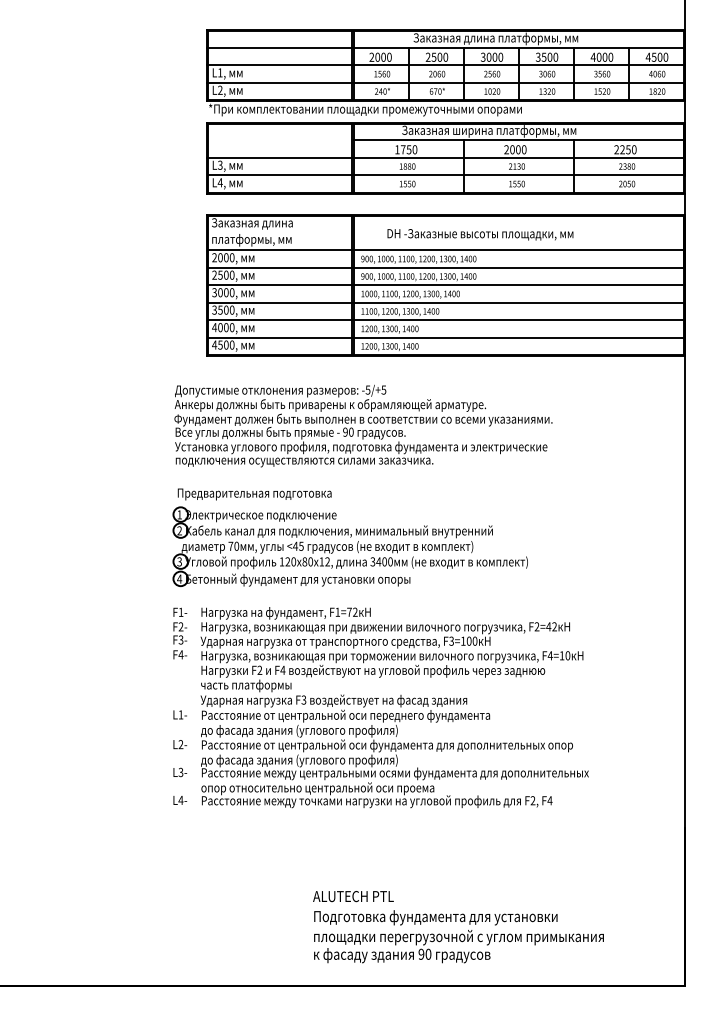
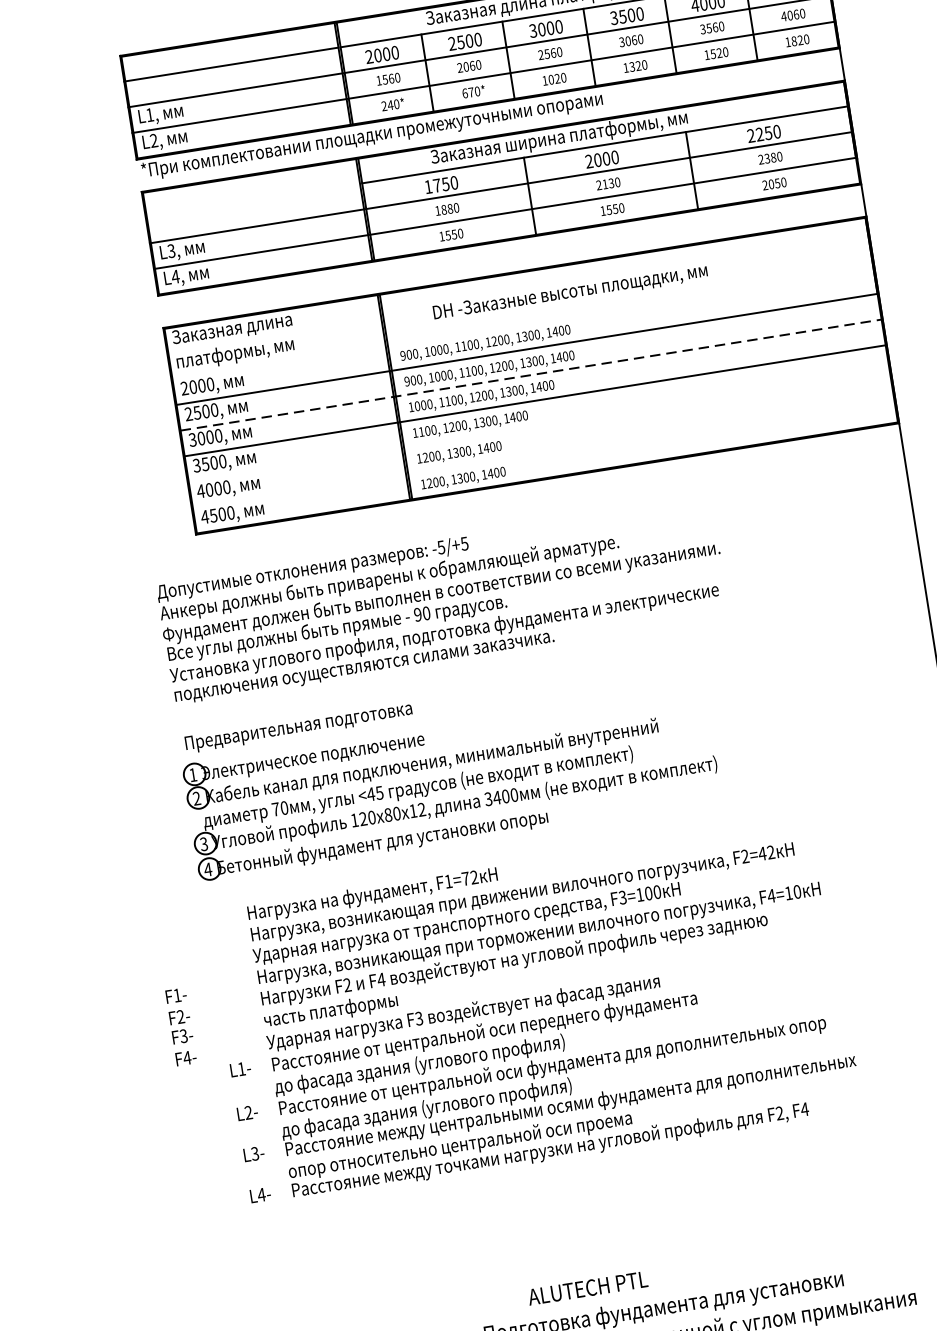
line: (445, 250) -> (522, 324), removed
line: (446, 285) -> (532, 375), solid -> dashed
line: (445, 320) -> (539, 427), removed
line: (445, 337) -> (543, 452), removed
text: (180, 633) -> (181, 1026), moved
text: (353, 896) -> (587, 1288), moved

